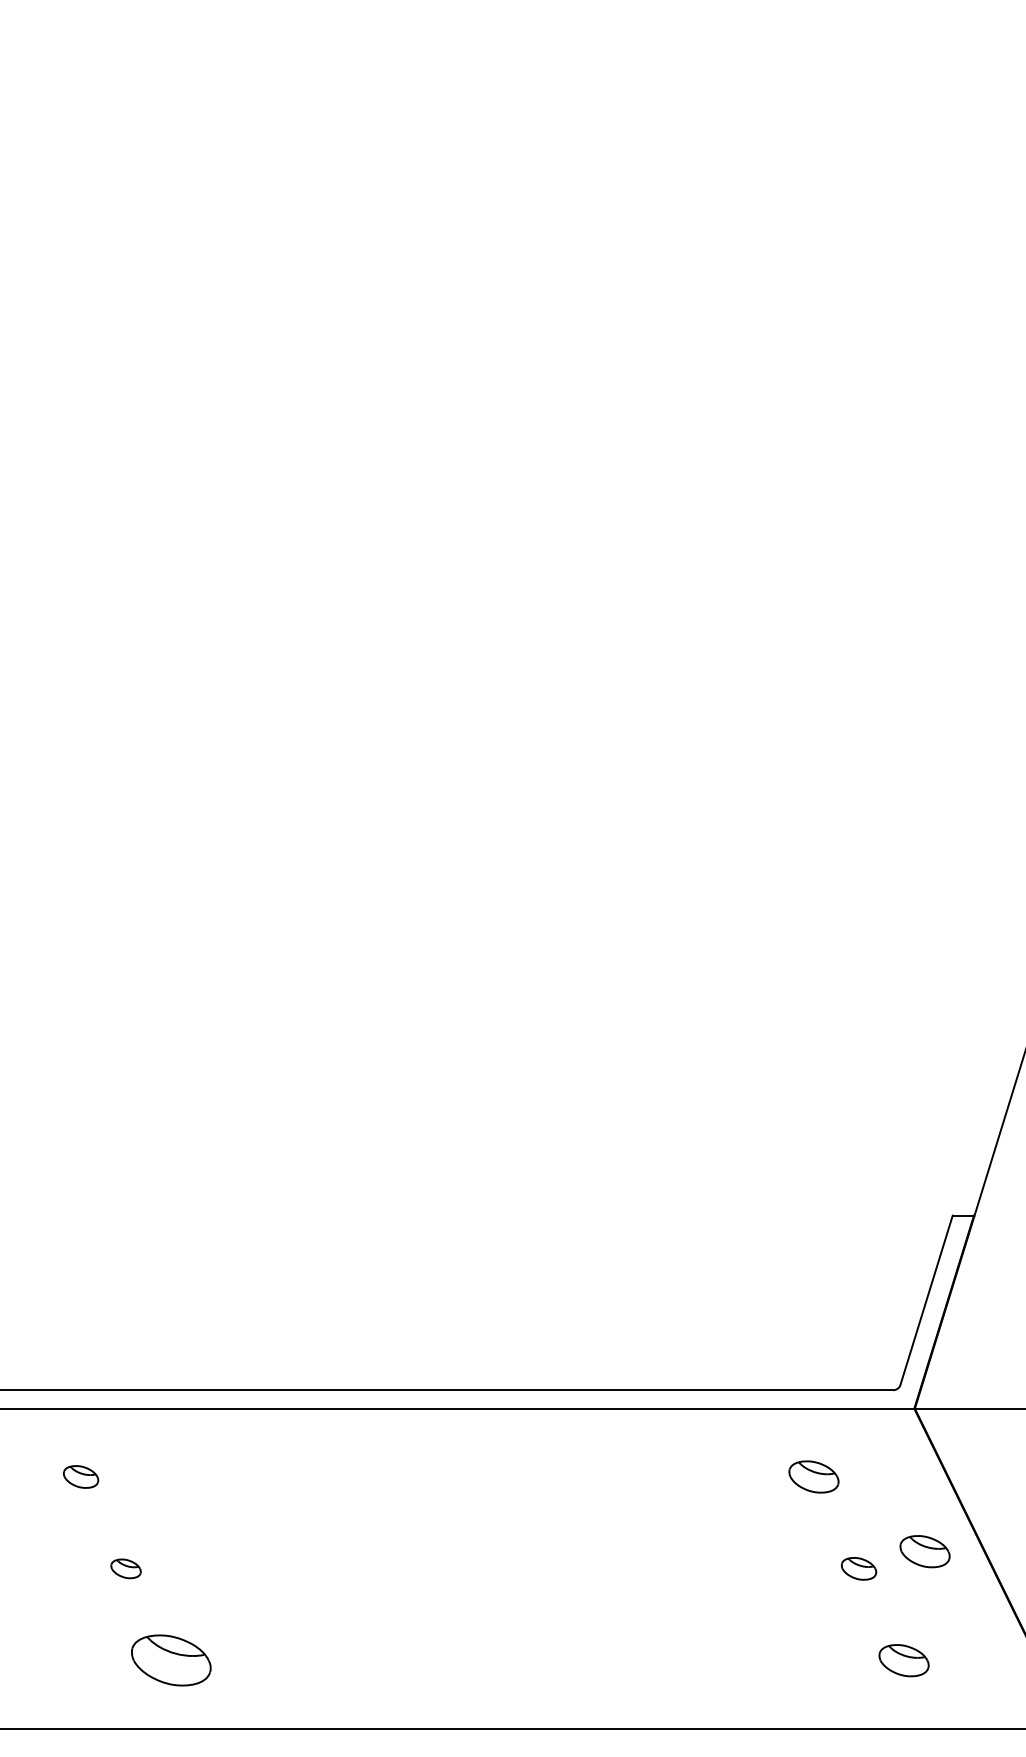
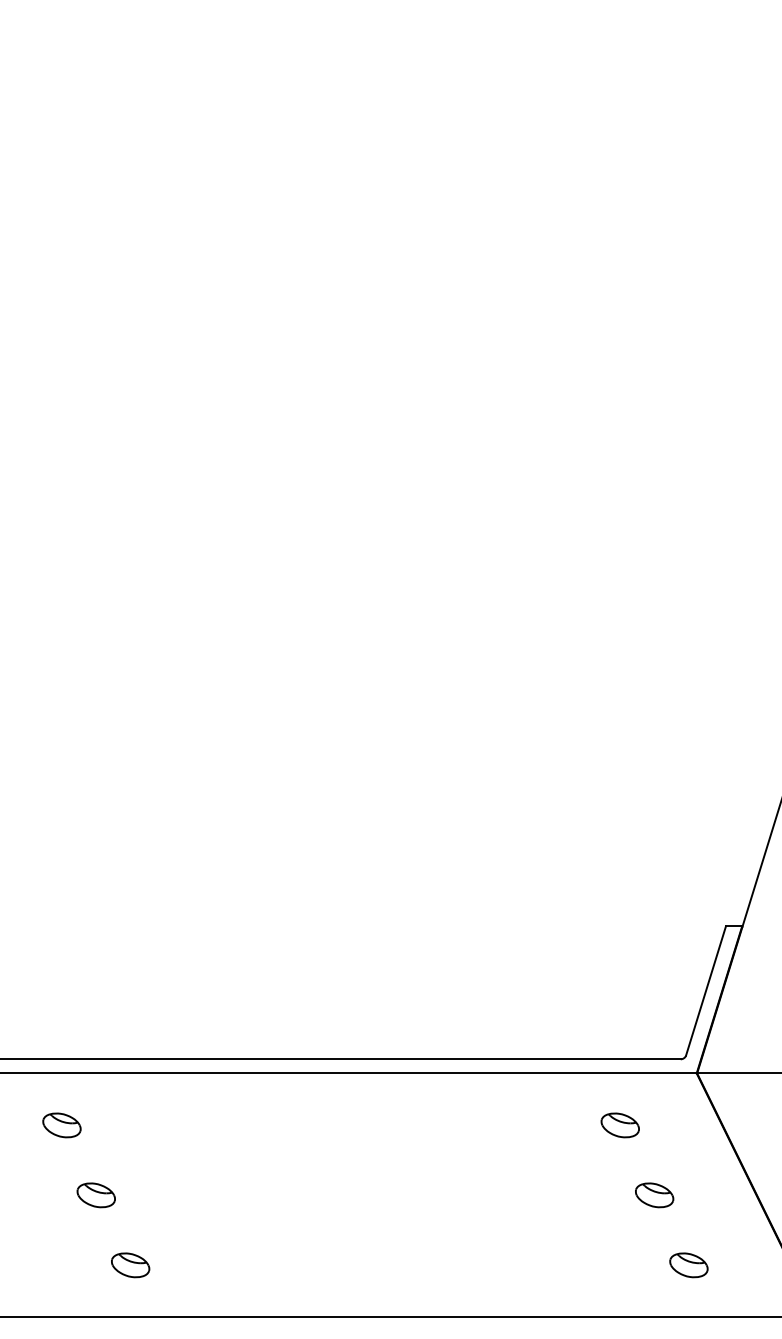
part: (80, 1476) -> (61, 1125), size x1.43
part: (924, 1551) -> (704, 1182), removed
part: (125, 1568) -> (95, 1195), size x1.67
part: (858, 1568) -> (654, 1195), size x1.43
part: (170, 1660) -> (130, 1265), size x0.62

